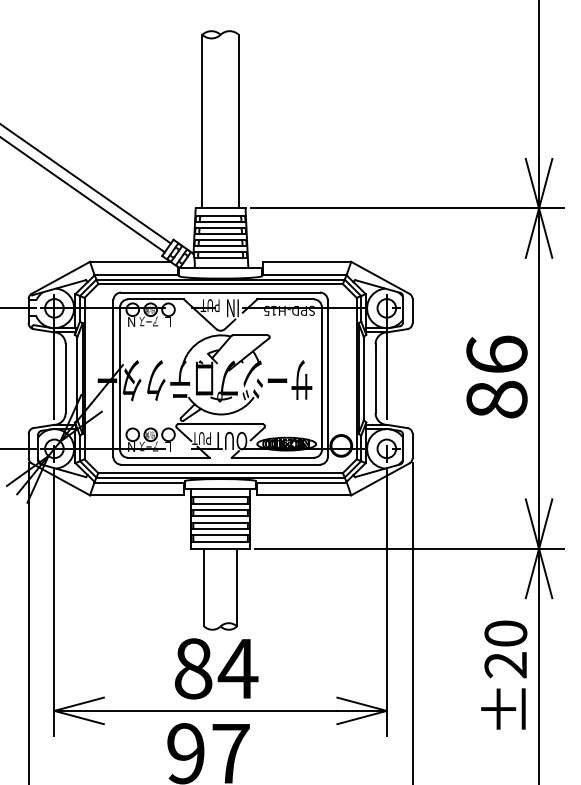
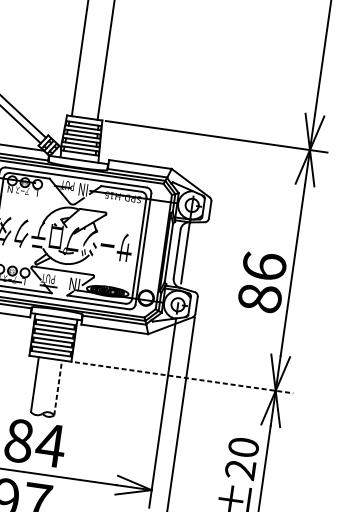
text: (496, 376) -> (261, 281), moved
text: (231, 440) -> (69, 283), OUT -> IN
line: (410, 548) -> (184, 377), solid -> dashed
line: (237, 587) -> (58, 387), solid -> dashed

